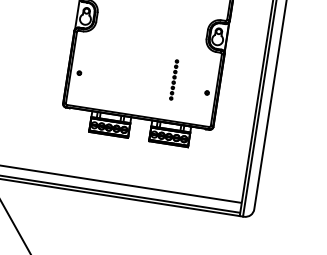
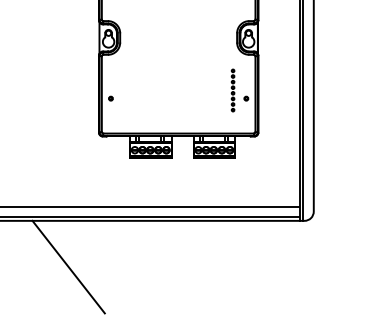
part: (173, 79) -> (232, 90), moved

